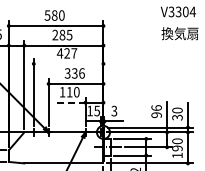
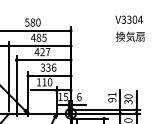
text: (55, 34) -> (33, 37), 285 -> 485
line: (68, 63) -> (43, 59), added
line: (68, 102) -> (43, 90), dashed -> solid
text: (156, 107) -> (112, 94), 96 -> 91
text: (114, 110) -> (79, 96), 3 -> 6

